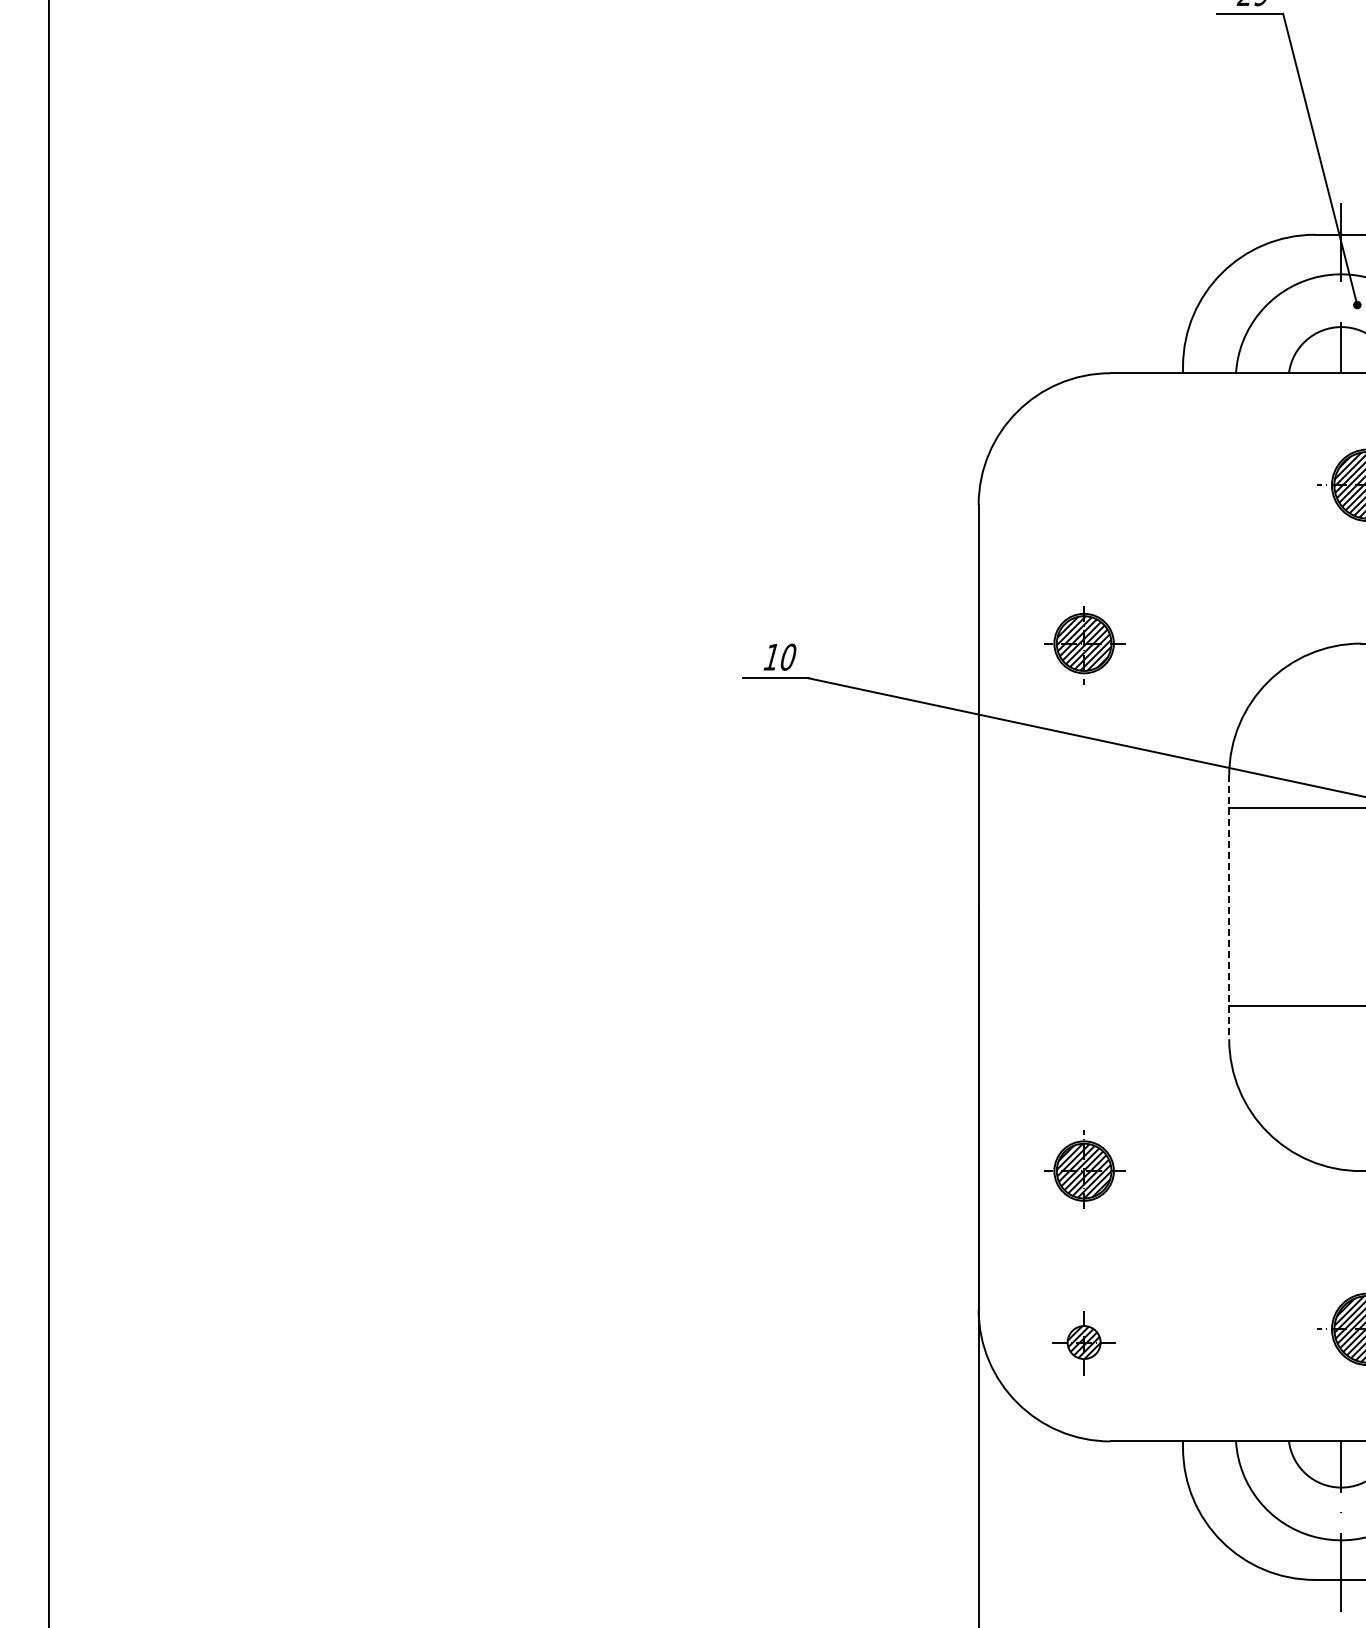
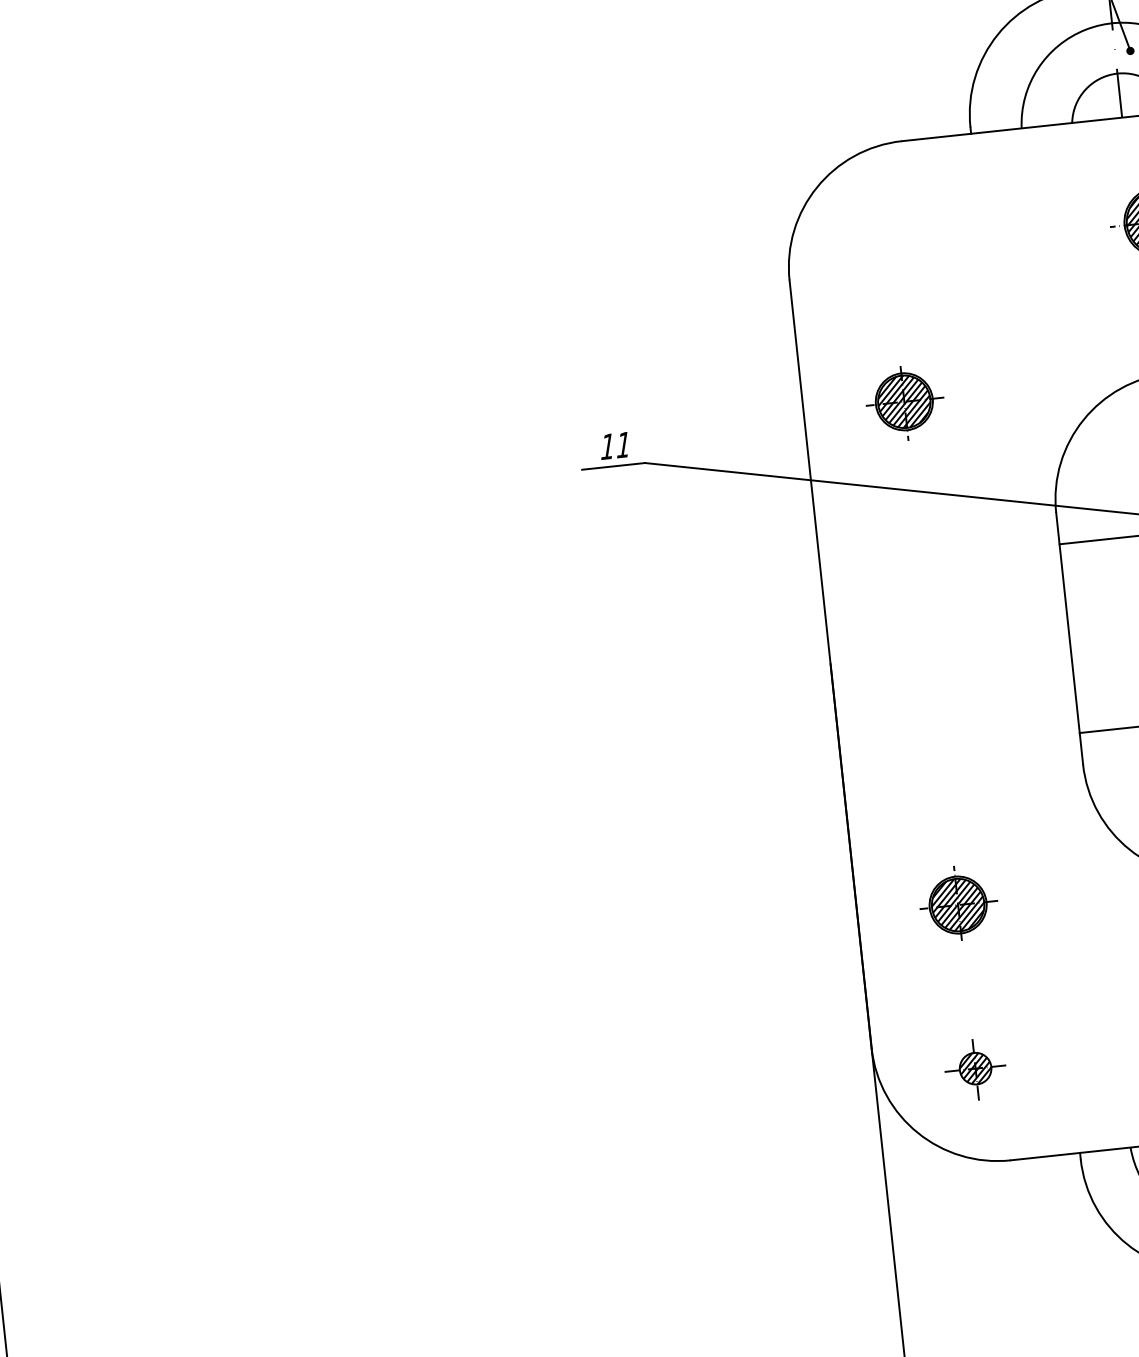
text: (788, 656) -> (623, 444), 10 -> 11
line: (1229, 907) -> (1069, 638), dashed -> solid

